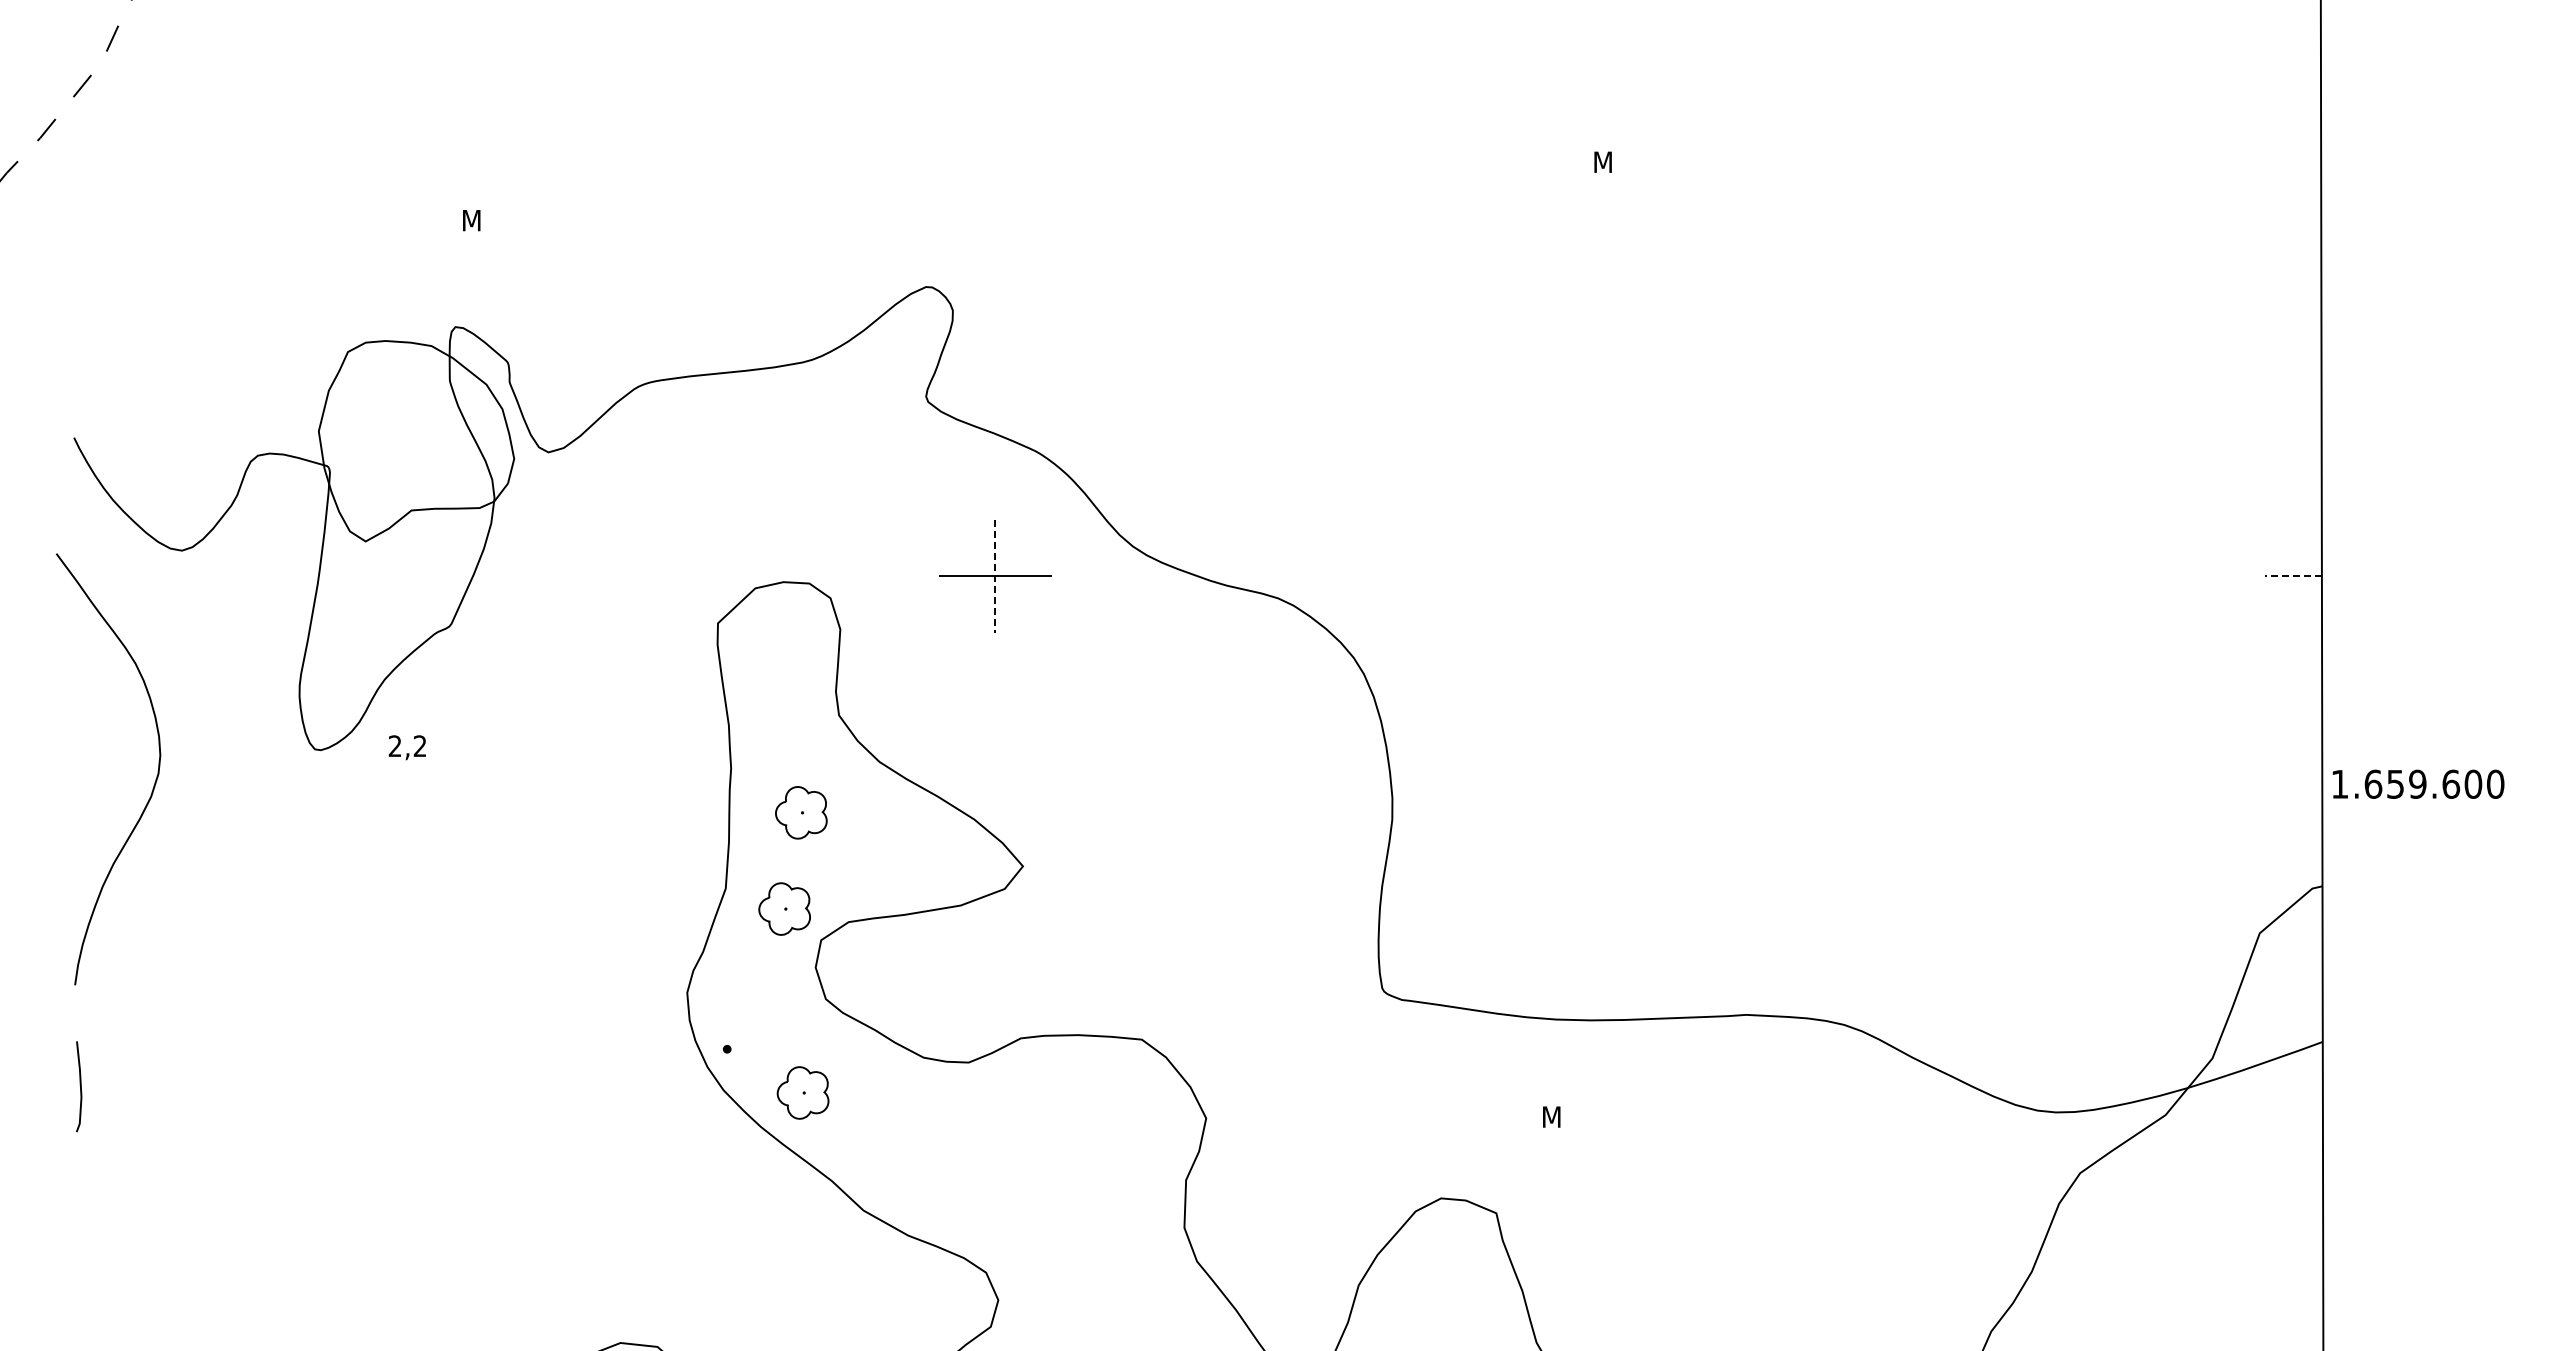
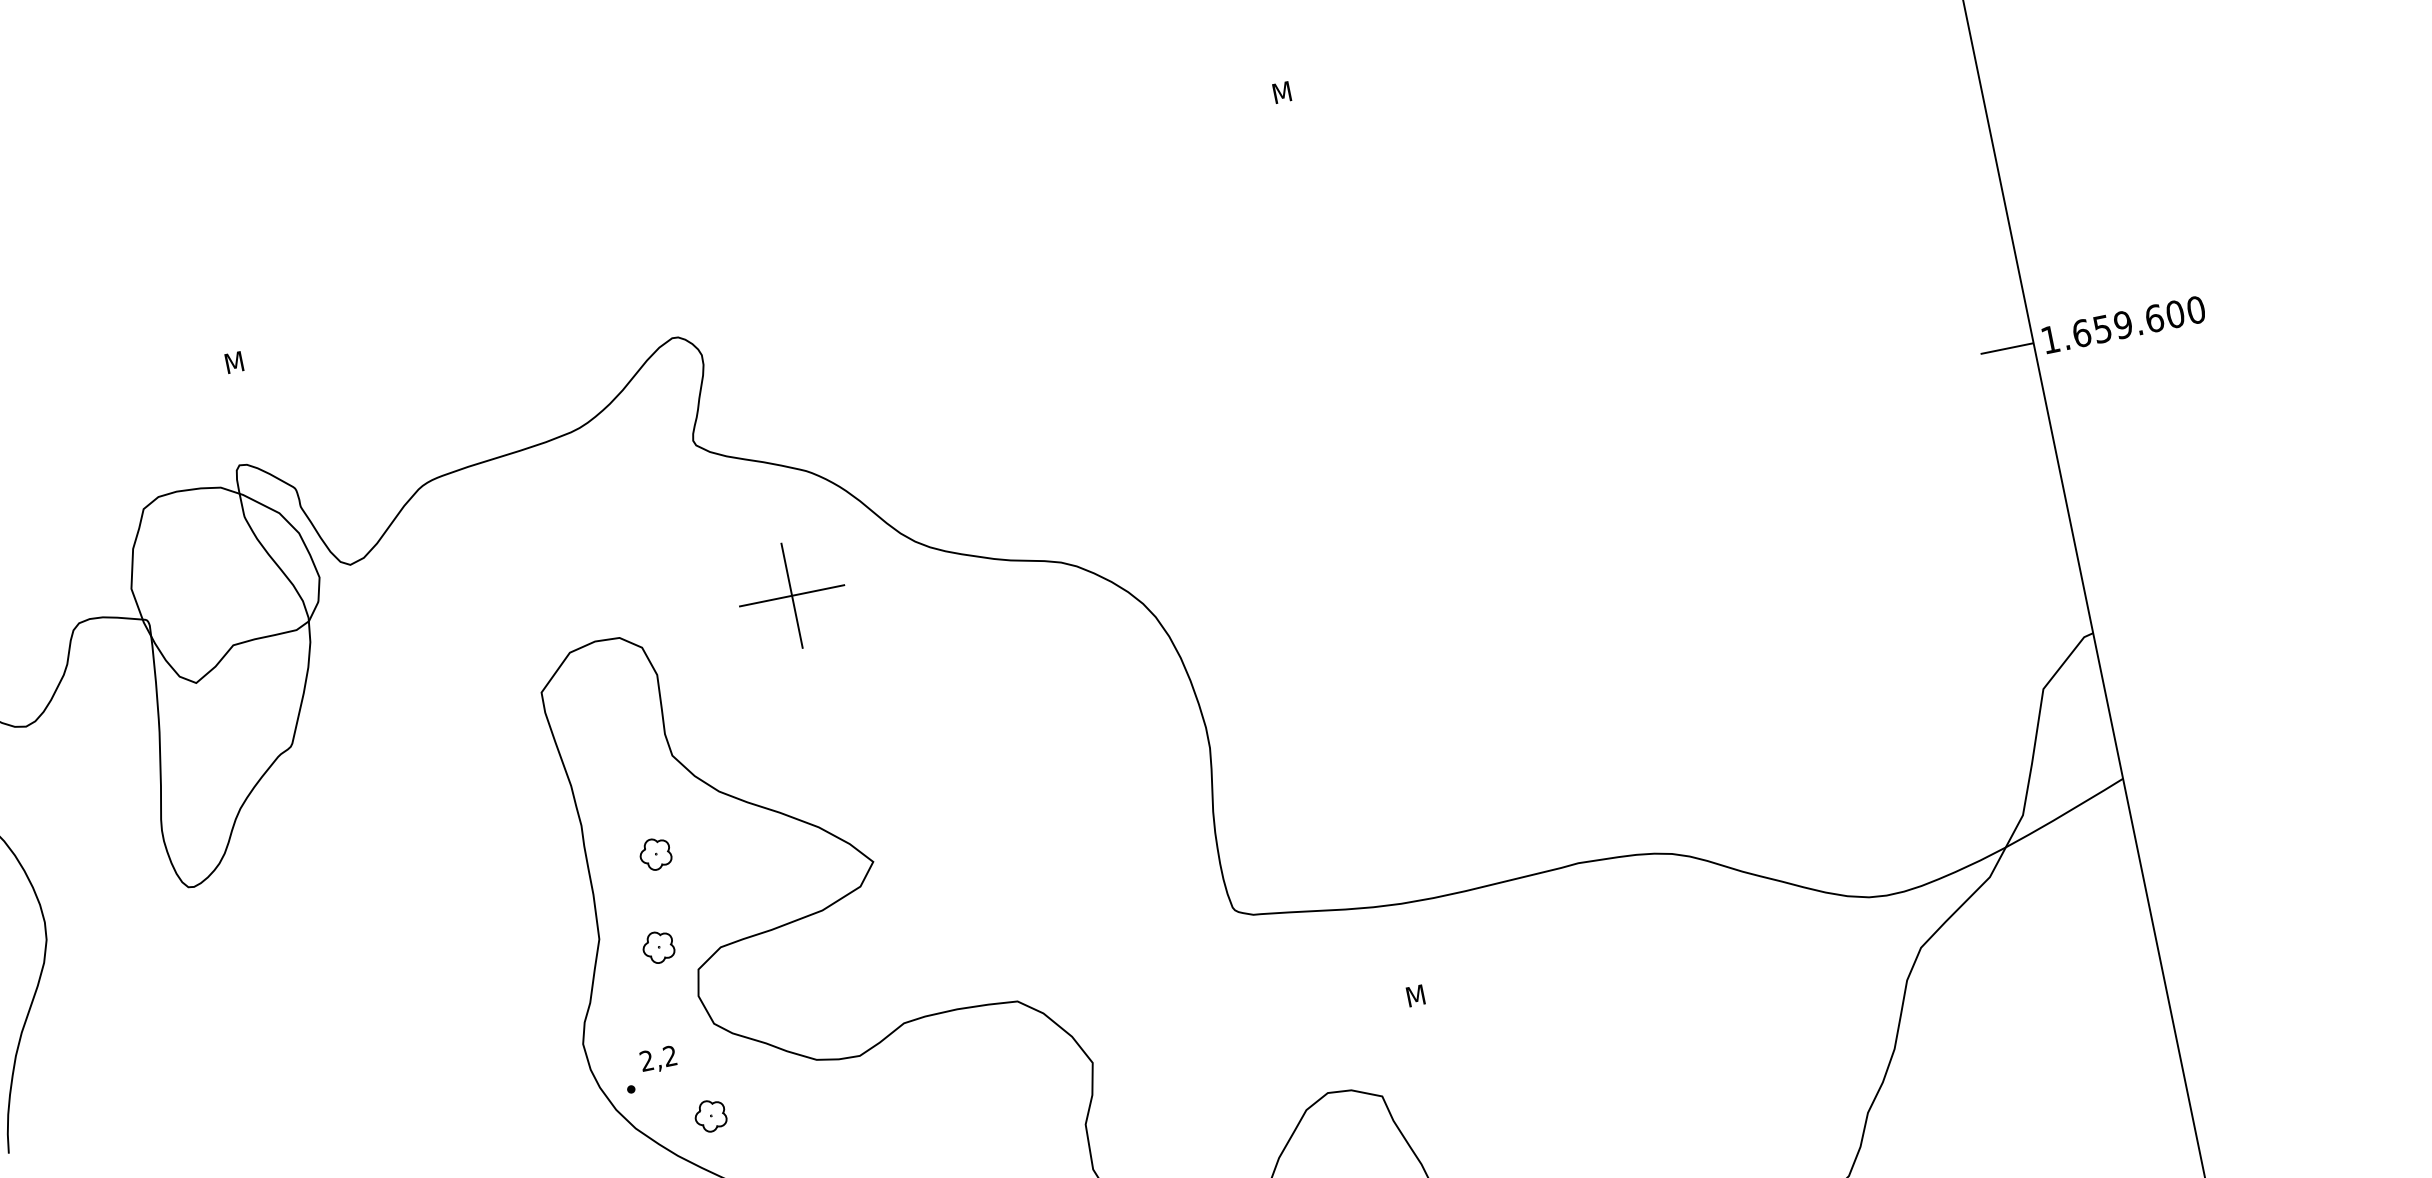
line: (995, 576) -> (792, 595), dashed -> solid
line: (2293, 576) -> (2007, 348), dashed -> solid
text: (406, 747) -> (657, 1059), moved
text: (2418, 783) -> (2123, 324), moved
part: (800, 813) -> (654, 854), size x0.62
part: (784, 909) -> (658, 947), size x0.62
part: (802, 1093) -> (710, 1116), size x0.62

